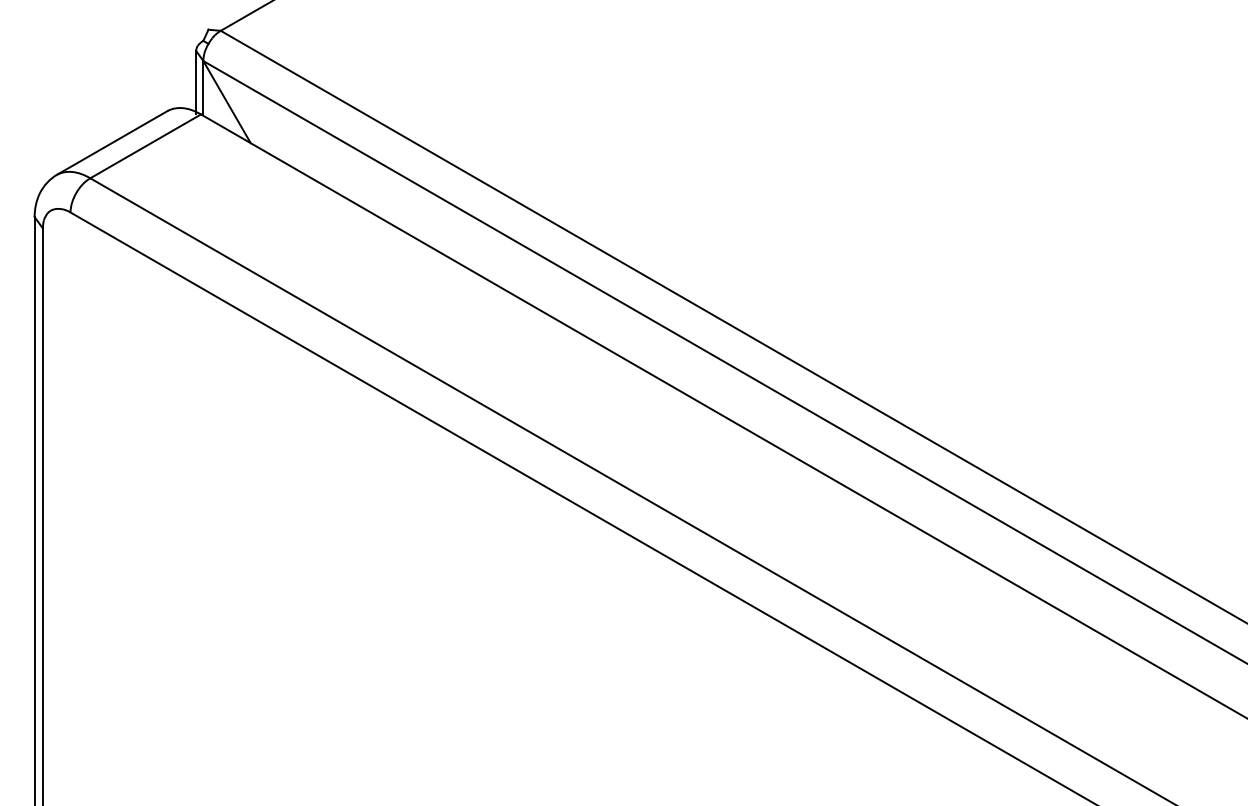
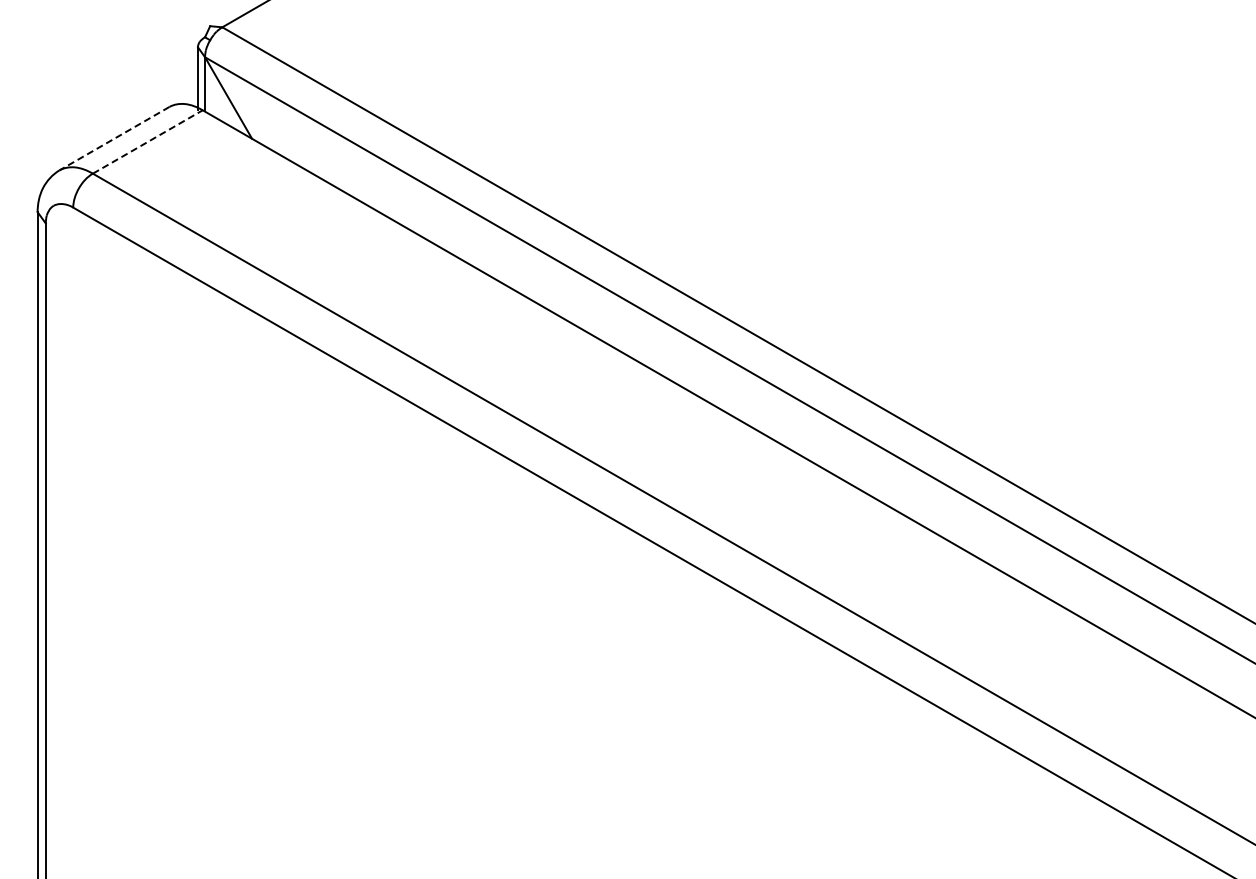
line: (112, 142) -> (114, 138), solid -> dashed
line: (146, 145) -> (148, 141), solid -> dashed

